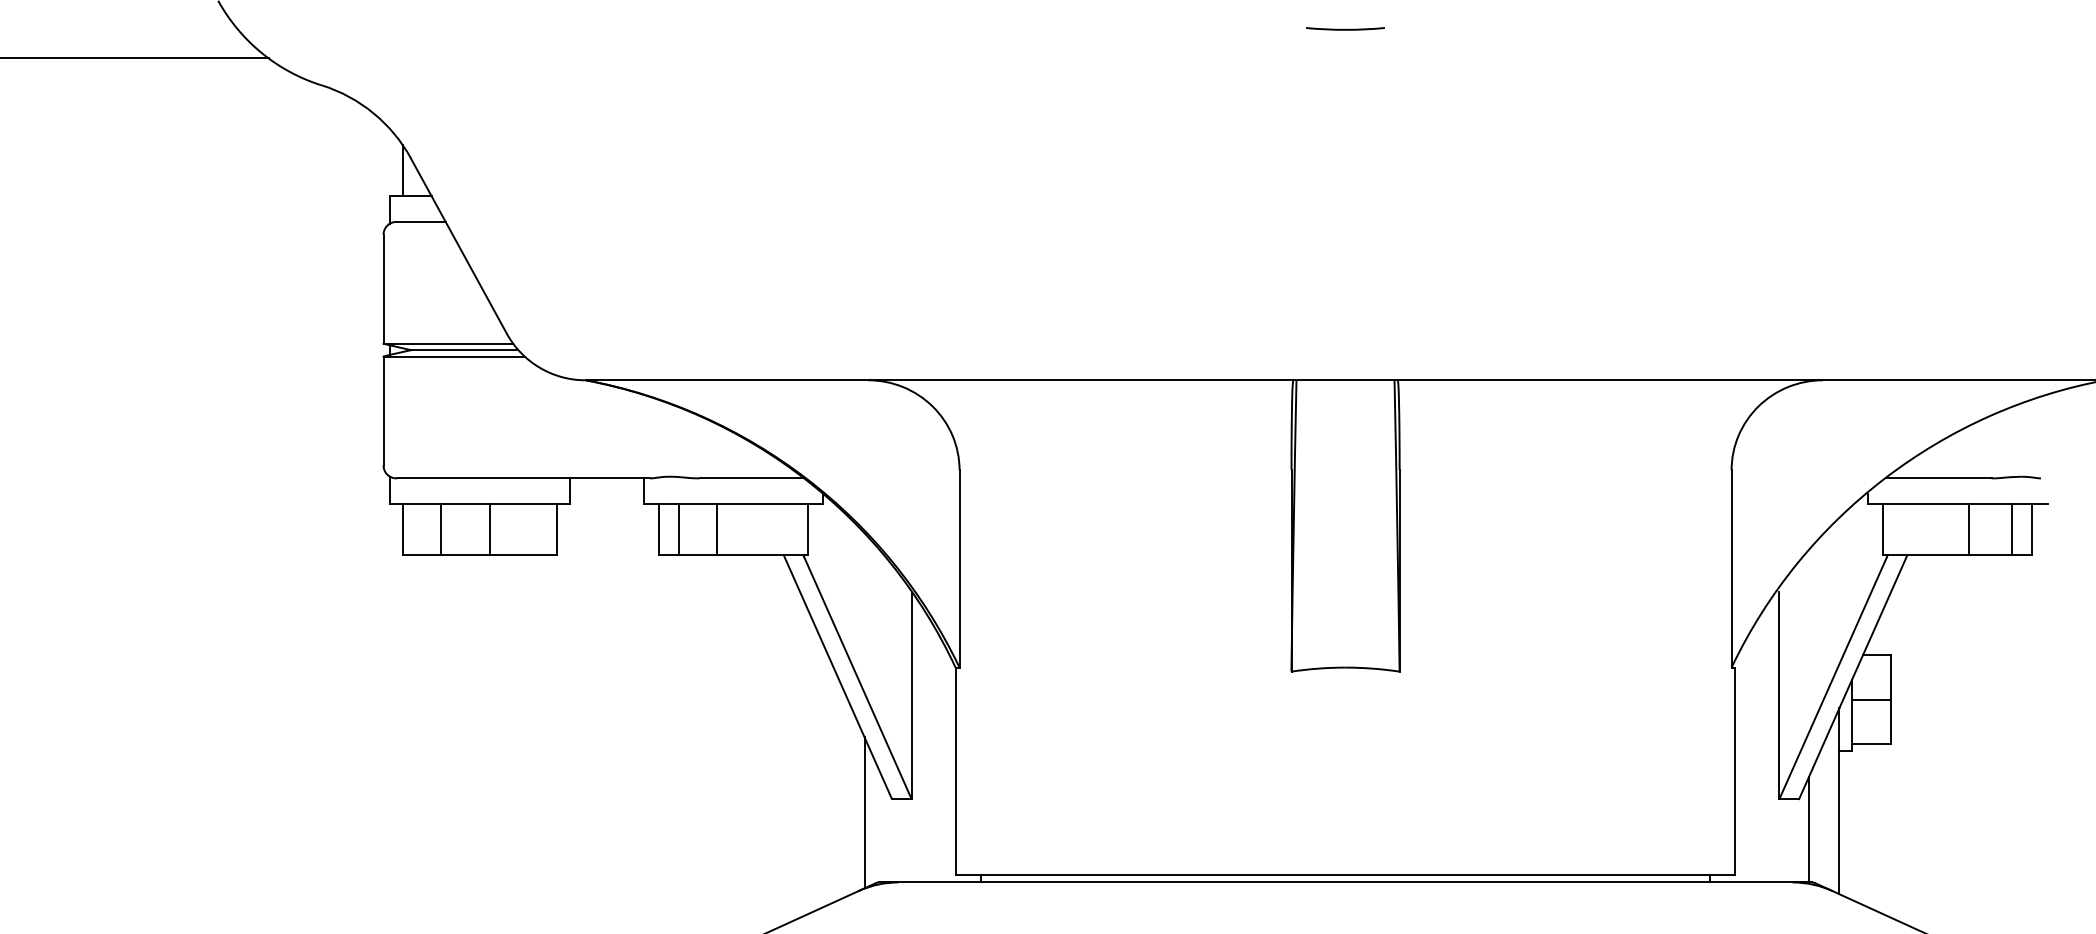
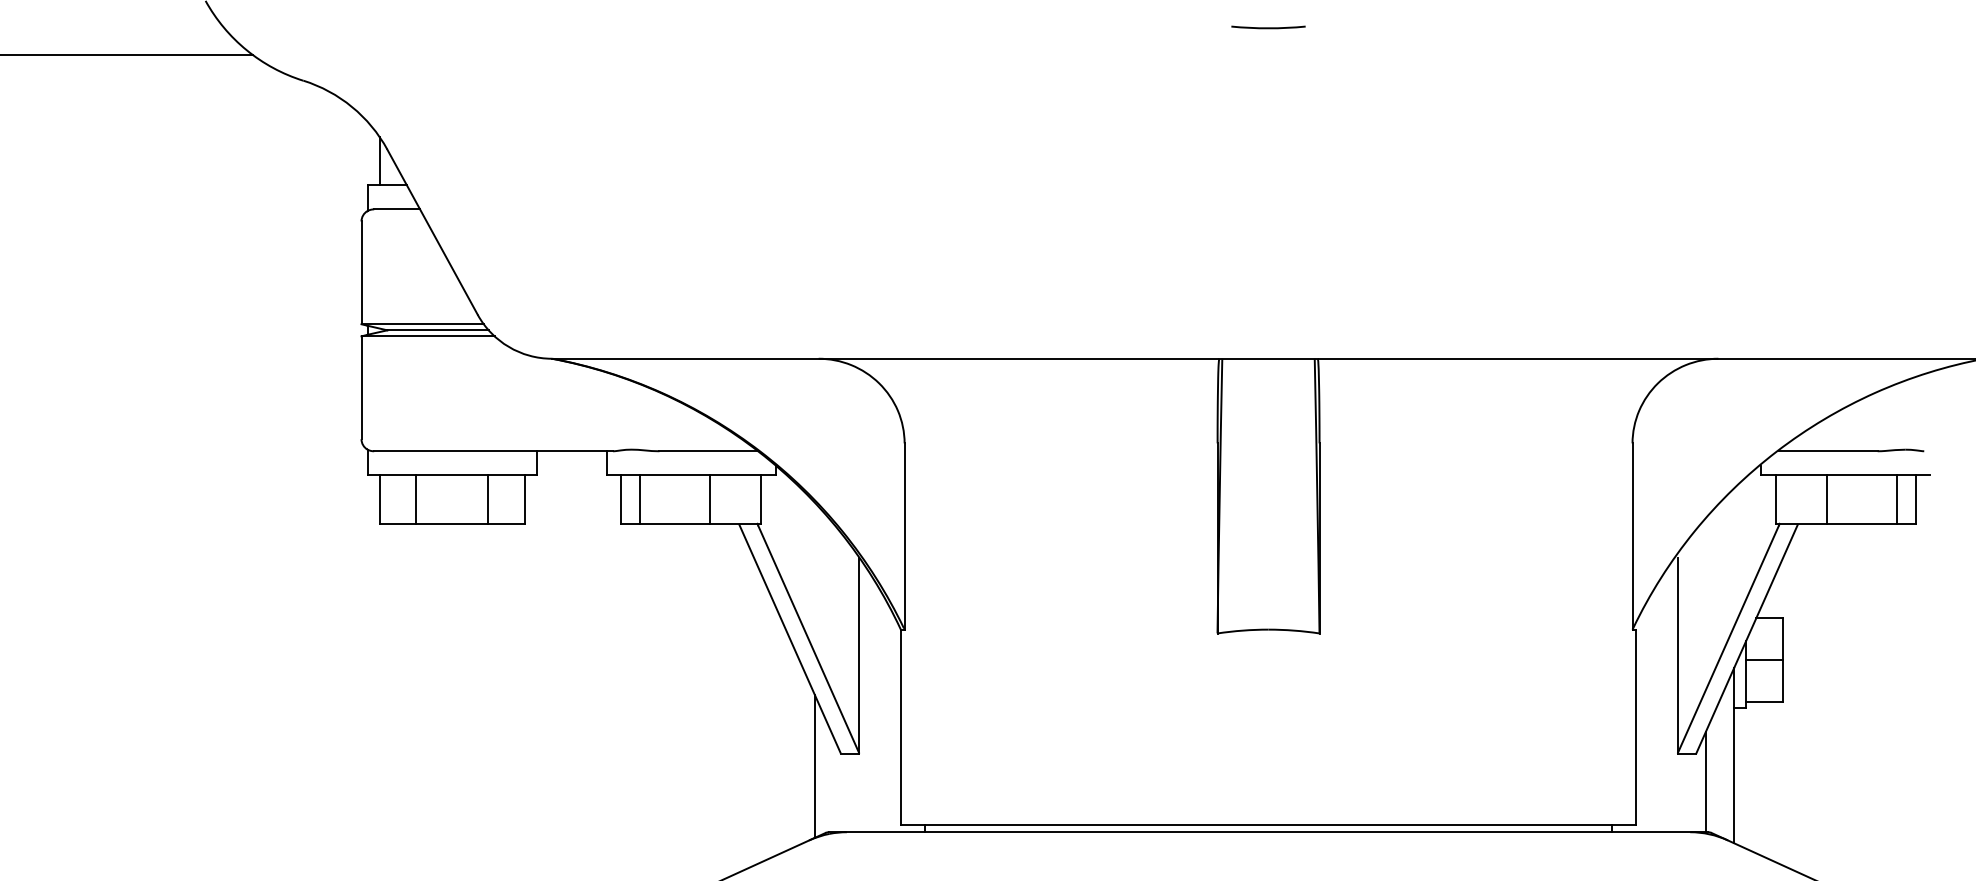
line: (489, 529) -> (488, 499), moved
line: (717, 529) -> (710, 499), moved
line: (1969, 529) -> (1827, 499), moved

